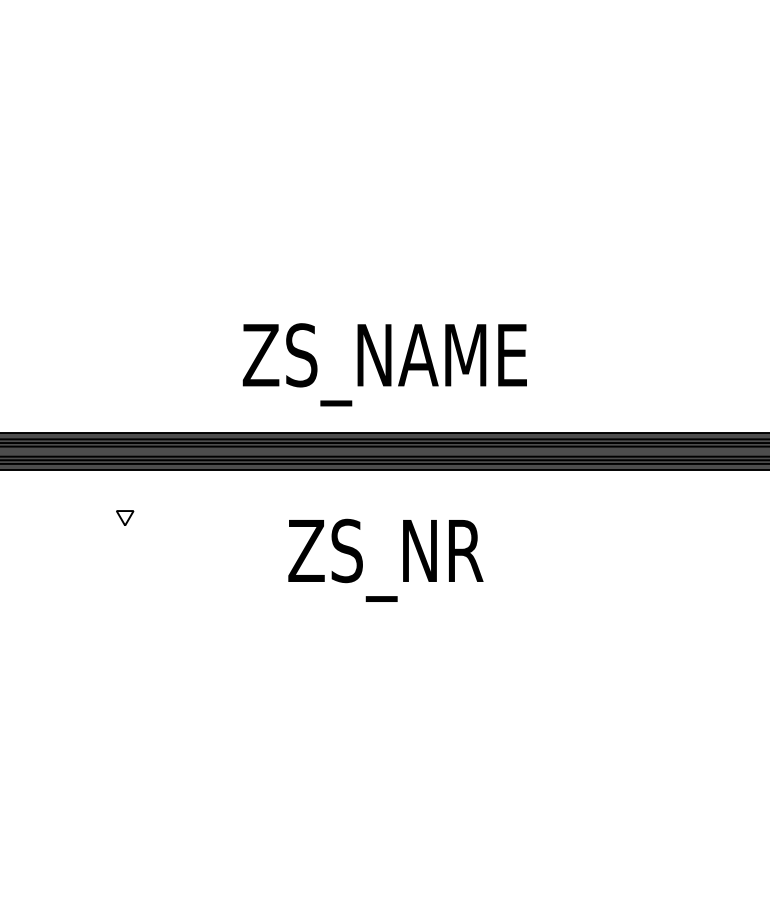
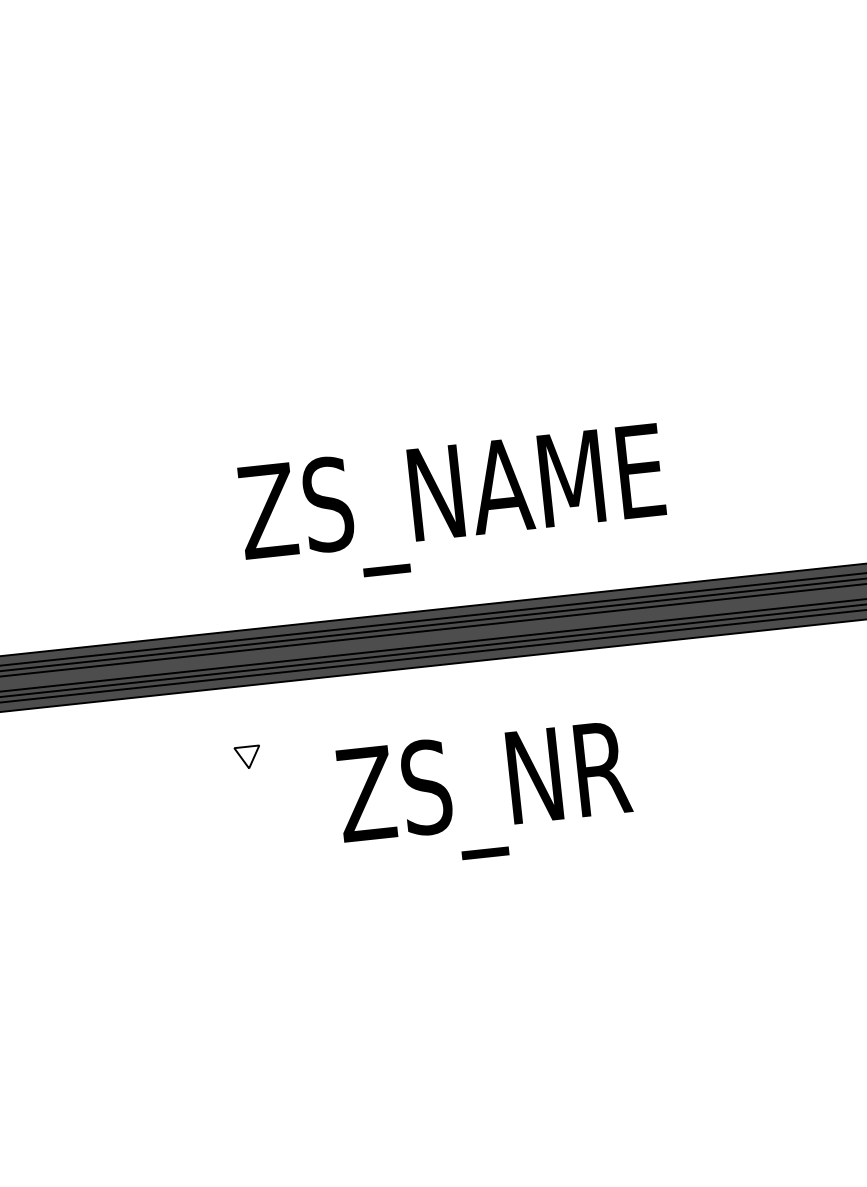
part: (125, 517) -> (248, 756), moved

